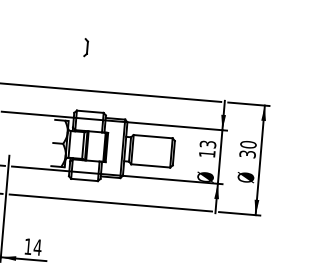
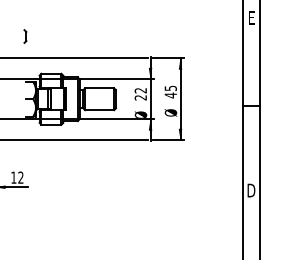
part: (86, 47) -> (25, 36), moved
text: (247, 148) -> (170, 91), 30 -> 45
text: (207, 149) -> (140, 94), 13 -> 22
text: (37, 247) -> (20, 177), 14 -> 12

